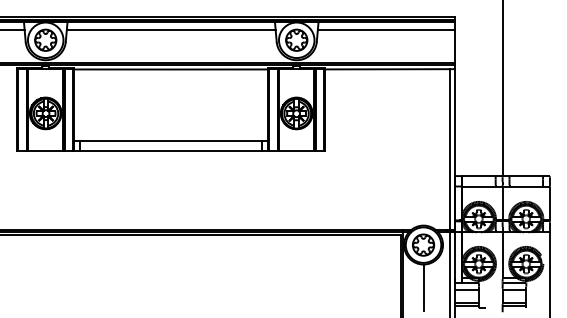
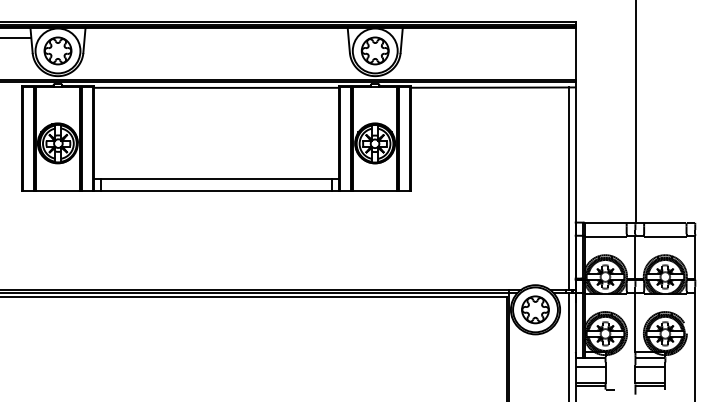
line: (170, 29) -> (215, 37), removed
line: (386, 29) -> (488, 37), removed
line: (423, 287) -> (535, 363), removed

